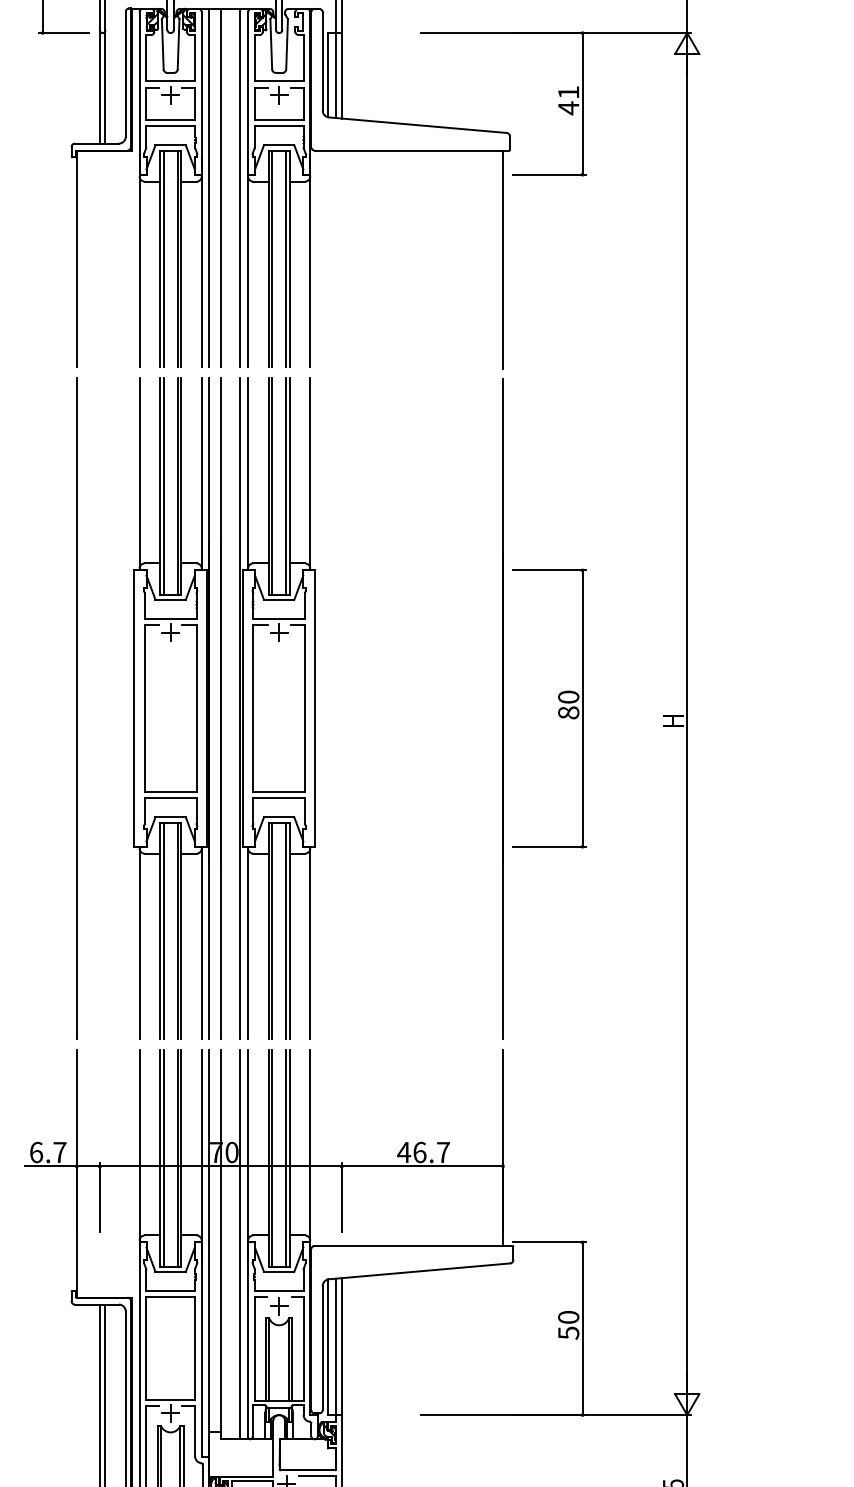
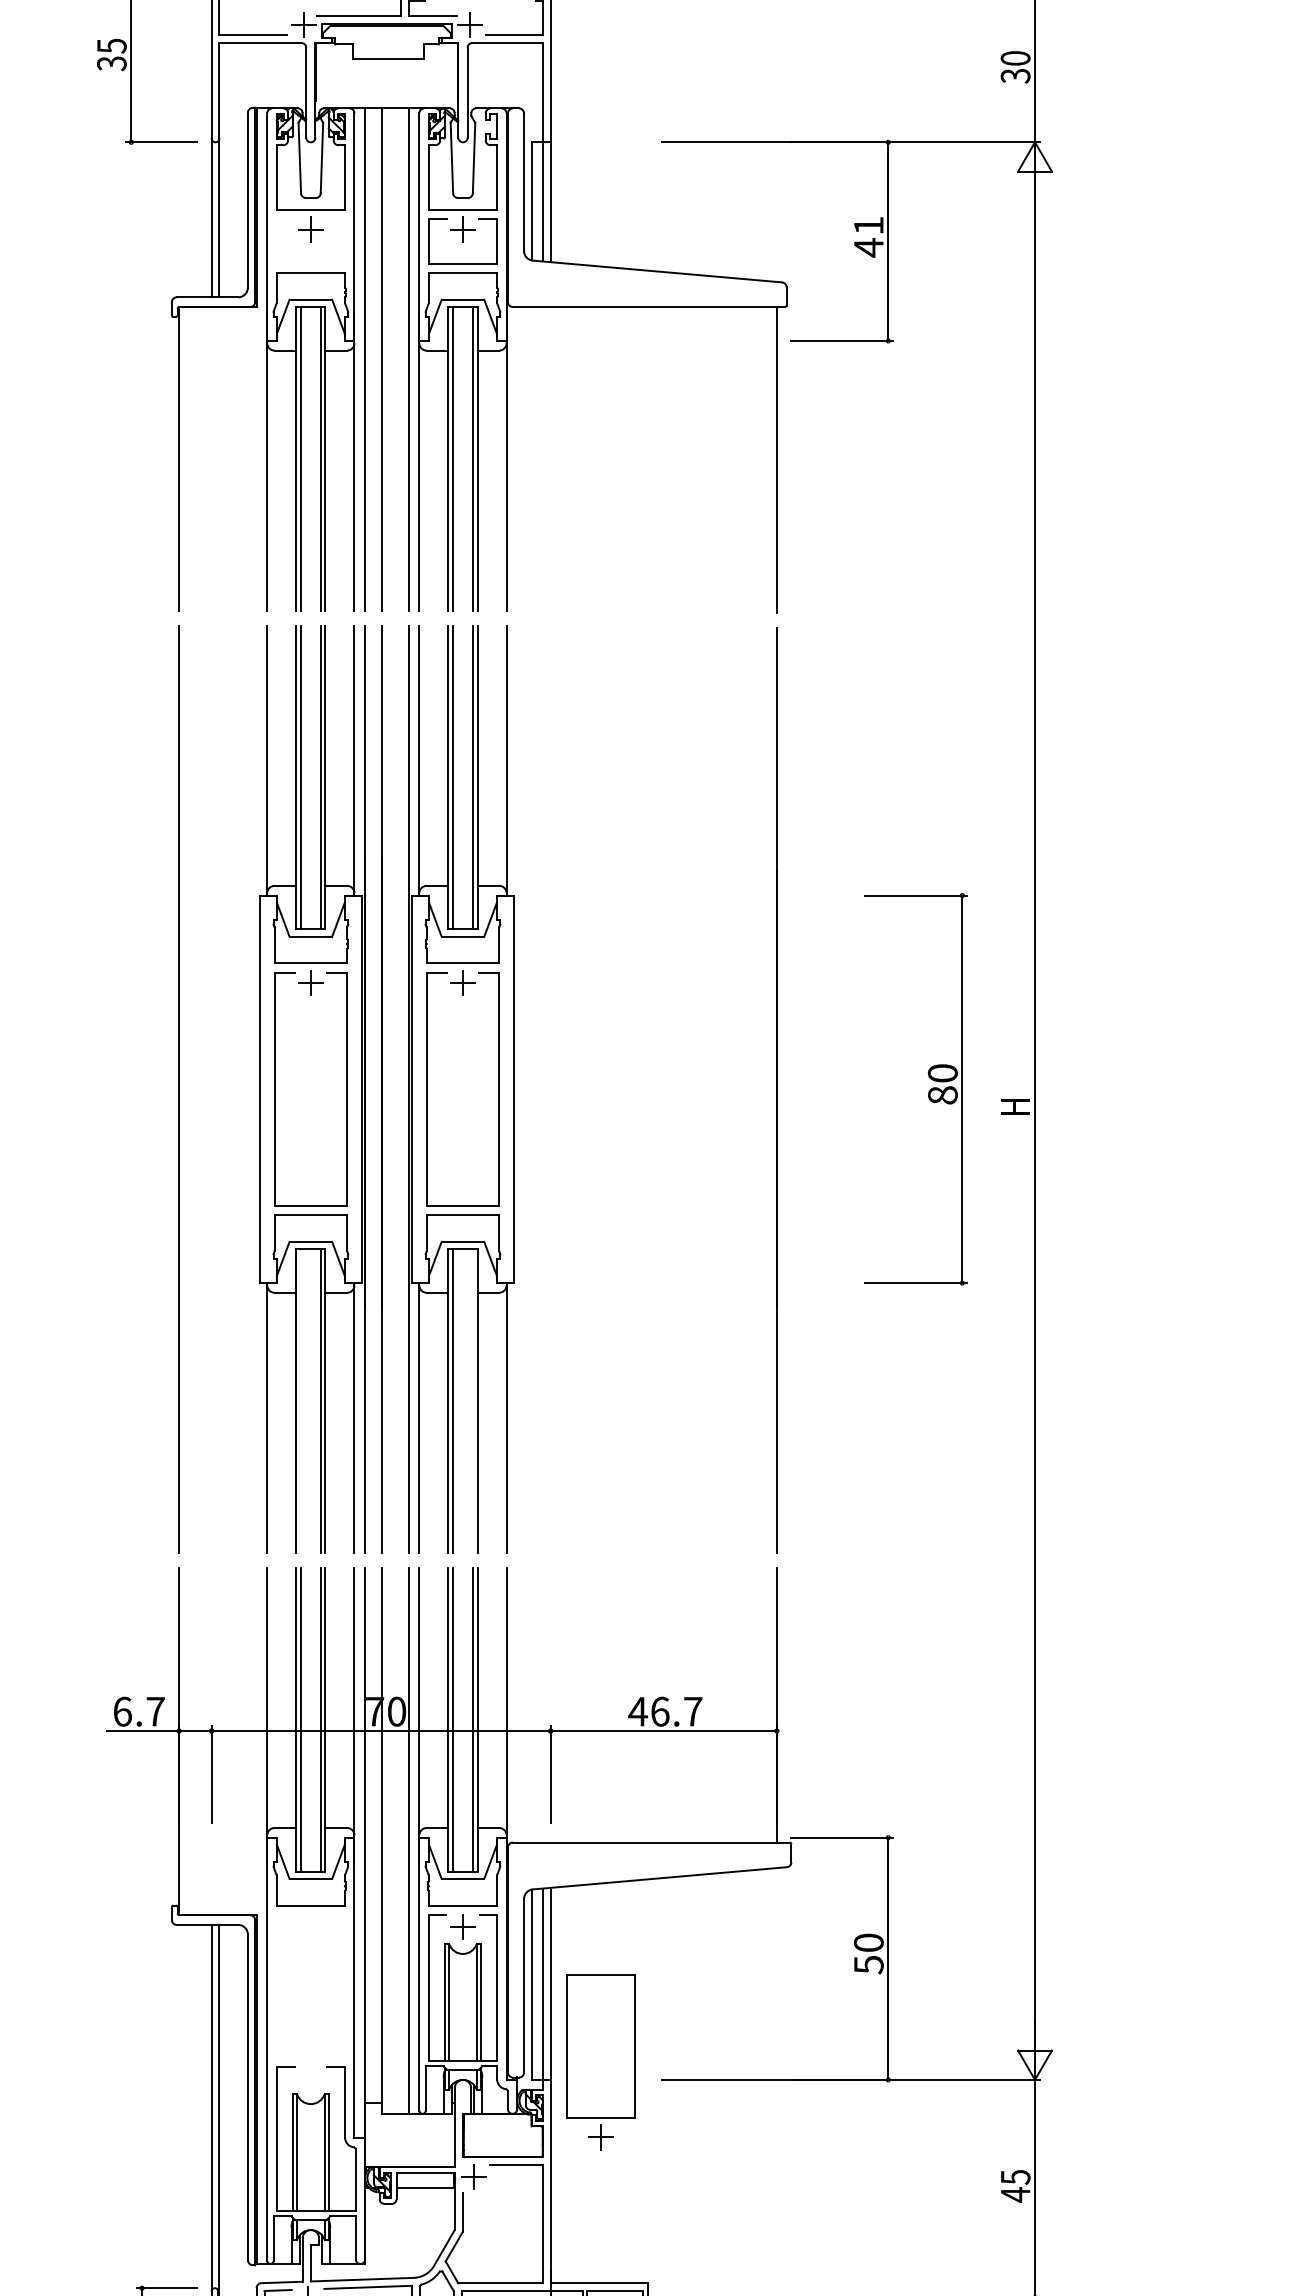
part: (170, 119) -> (310, 263), removed
part: (558, 710) -> (928, 1091), moved
line: (163, 931) -> (301, 1401), removed
line: (285, 931) -> (472, 1401), removed
part: (170, 1359) -> (600, 2062), moved

